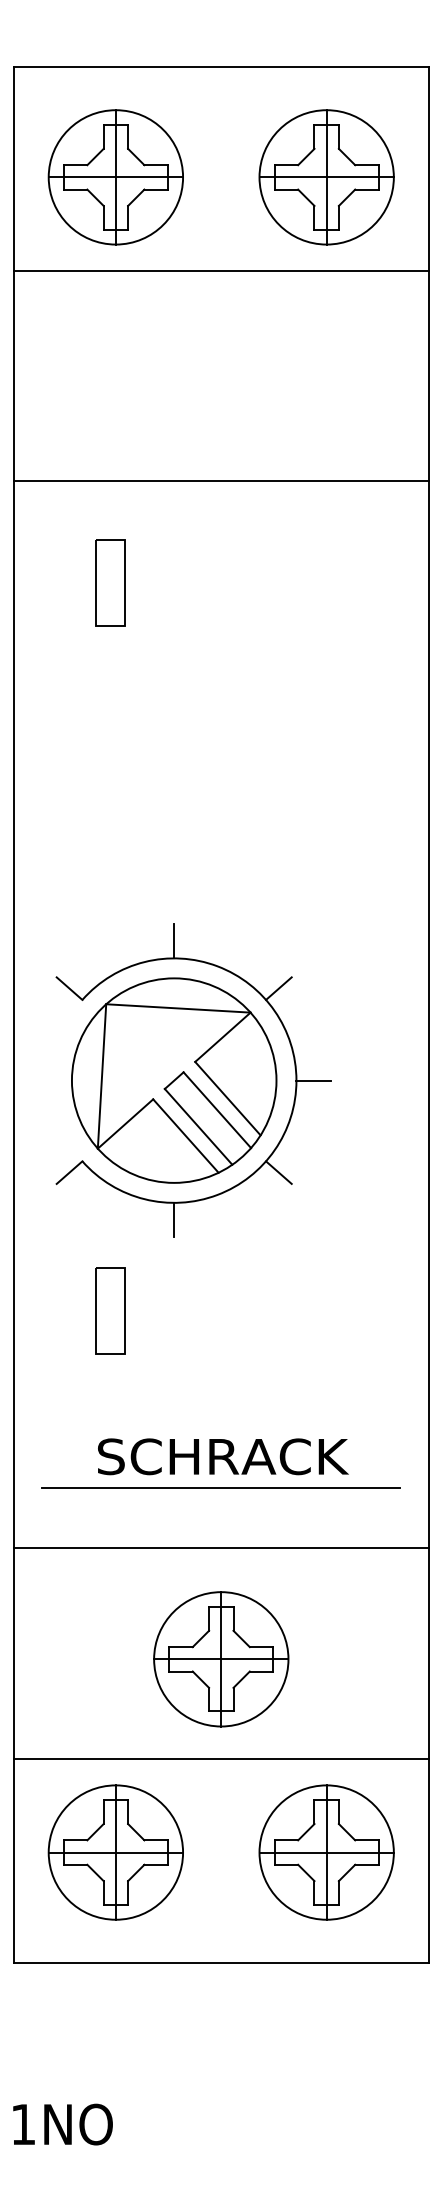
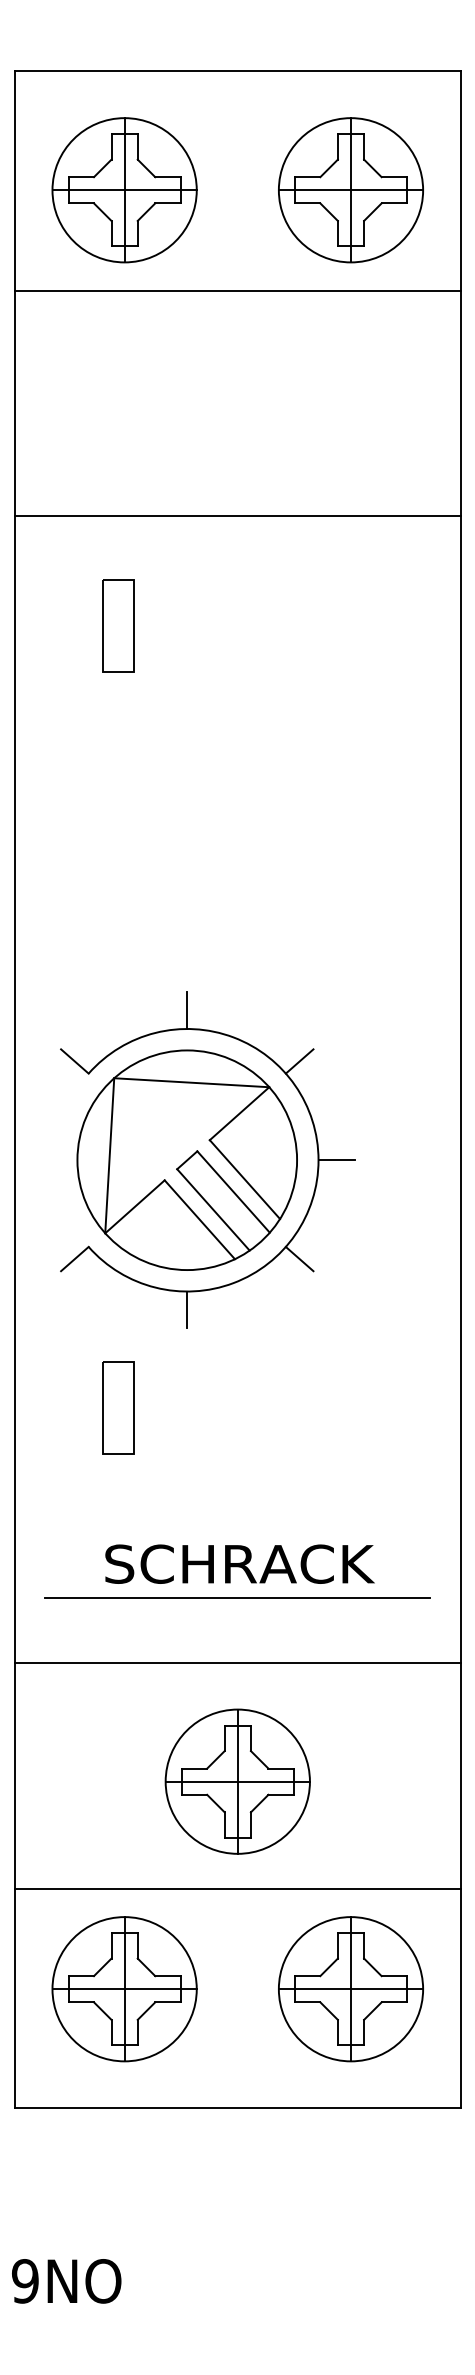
text: (23, 2124) -> (25, 2281), 1NO -> 9NO

